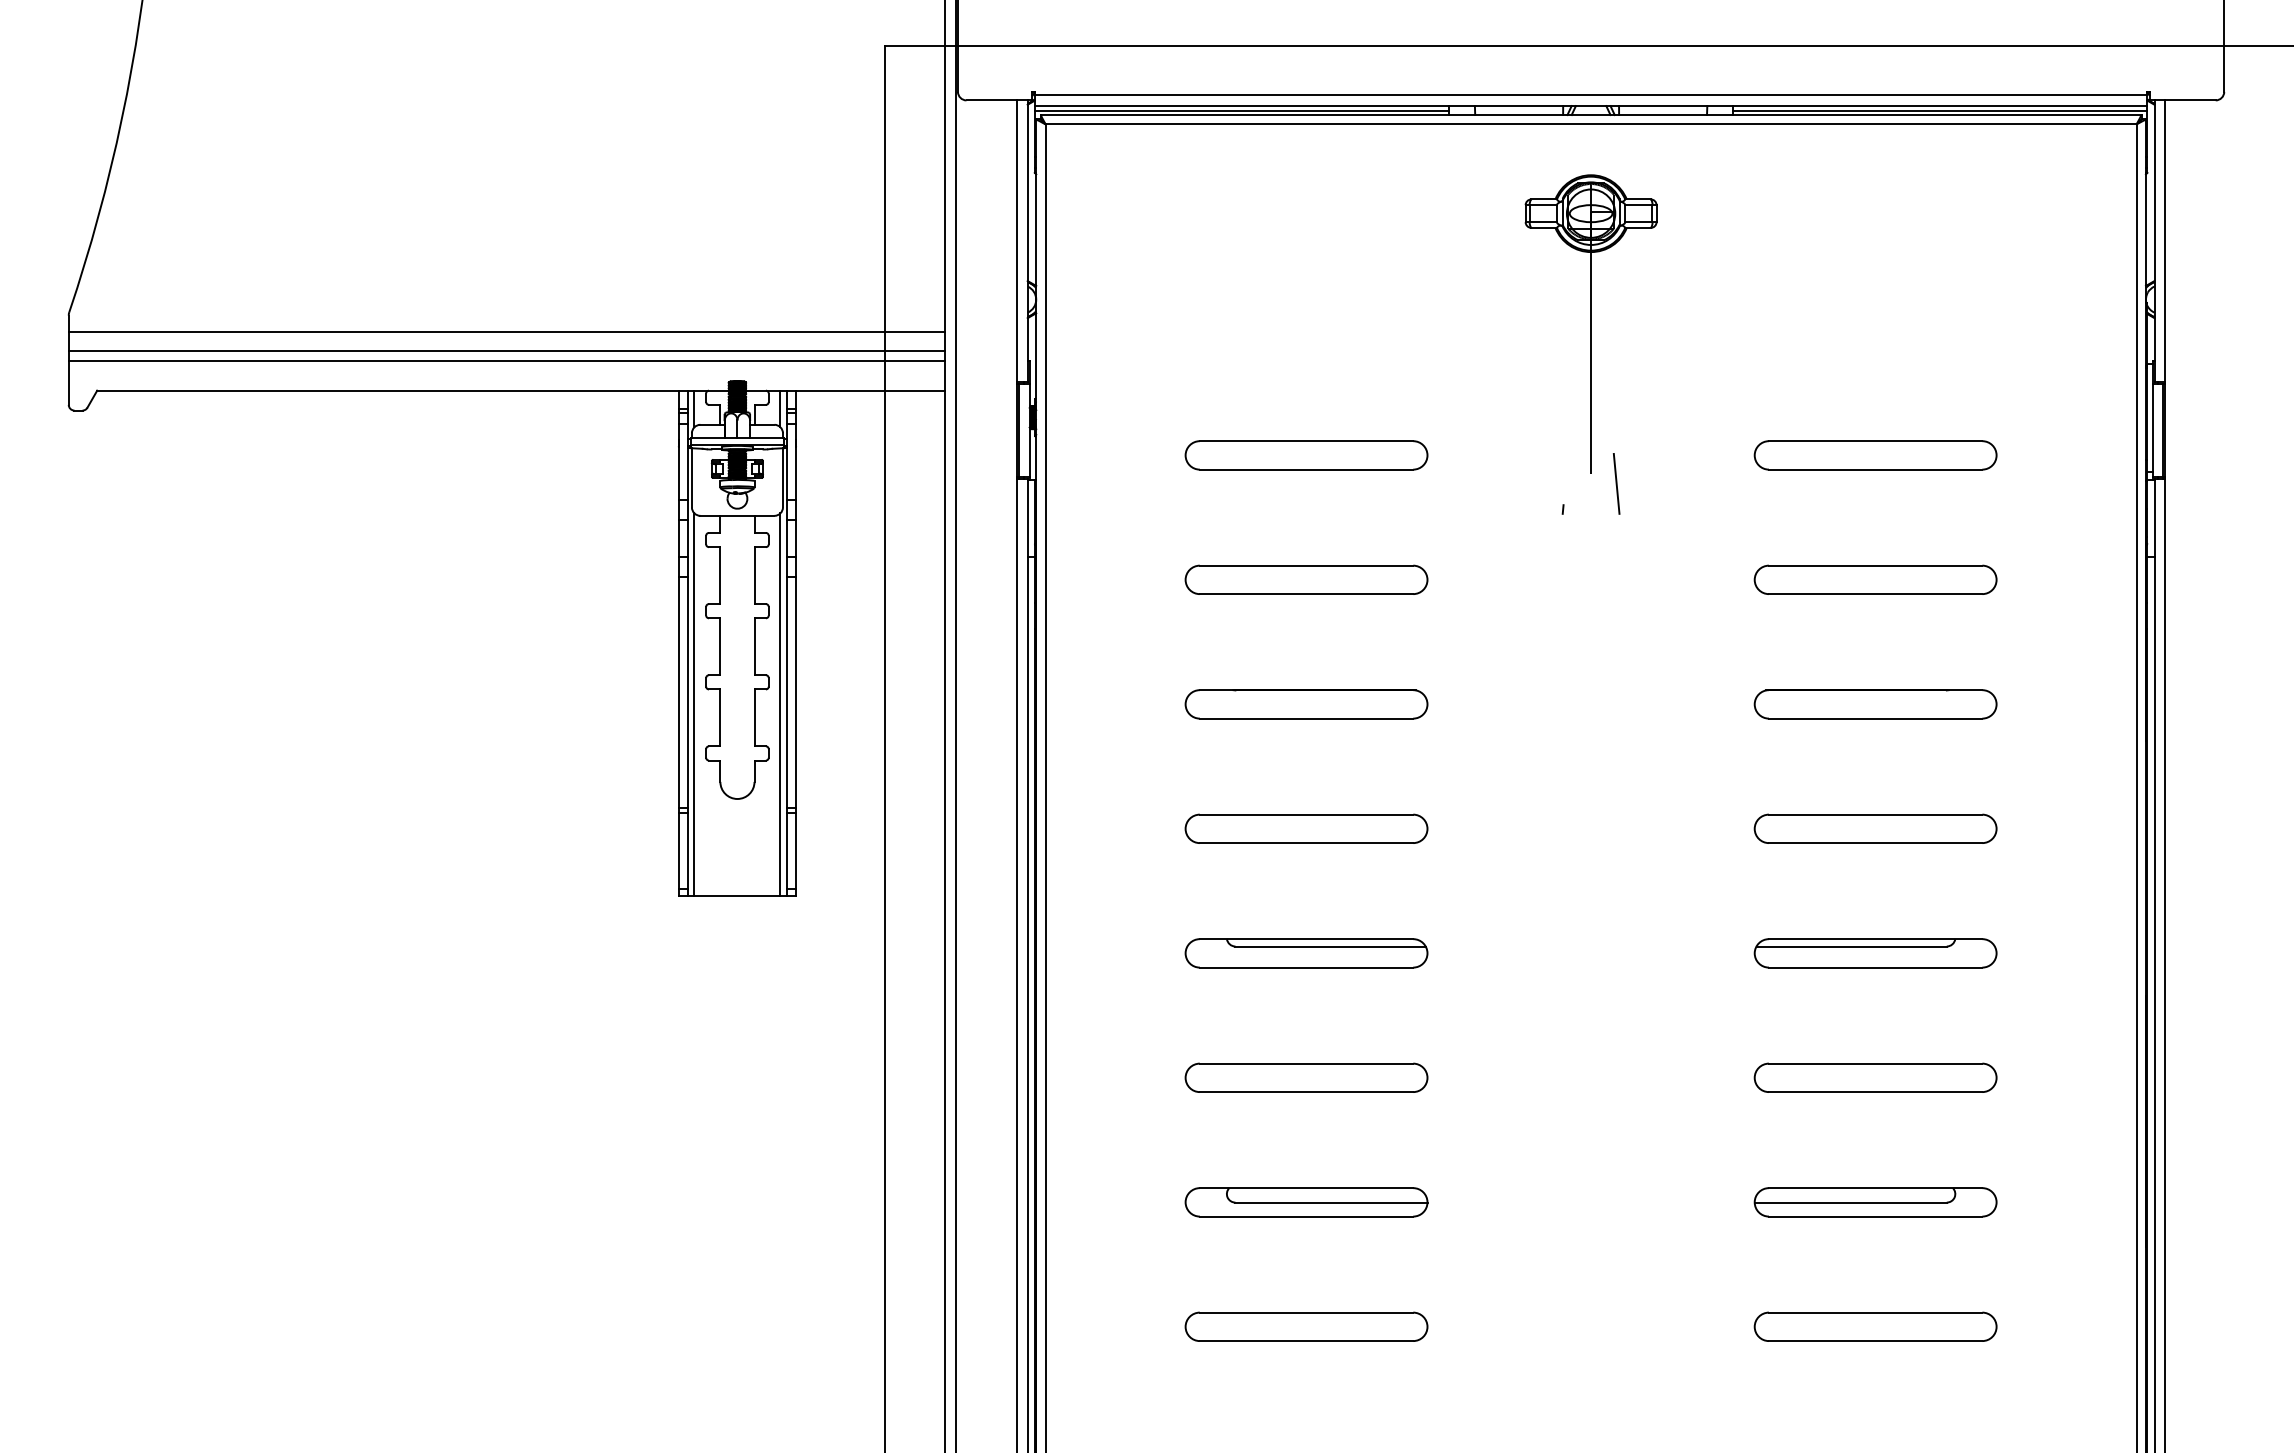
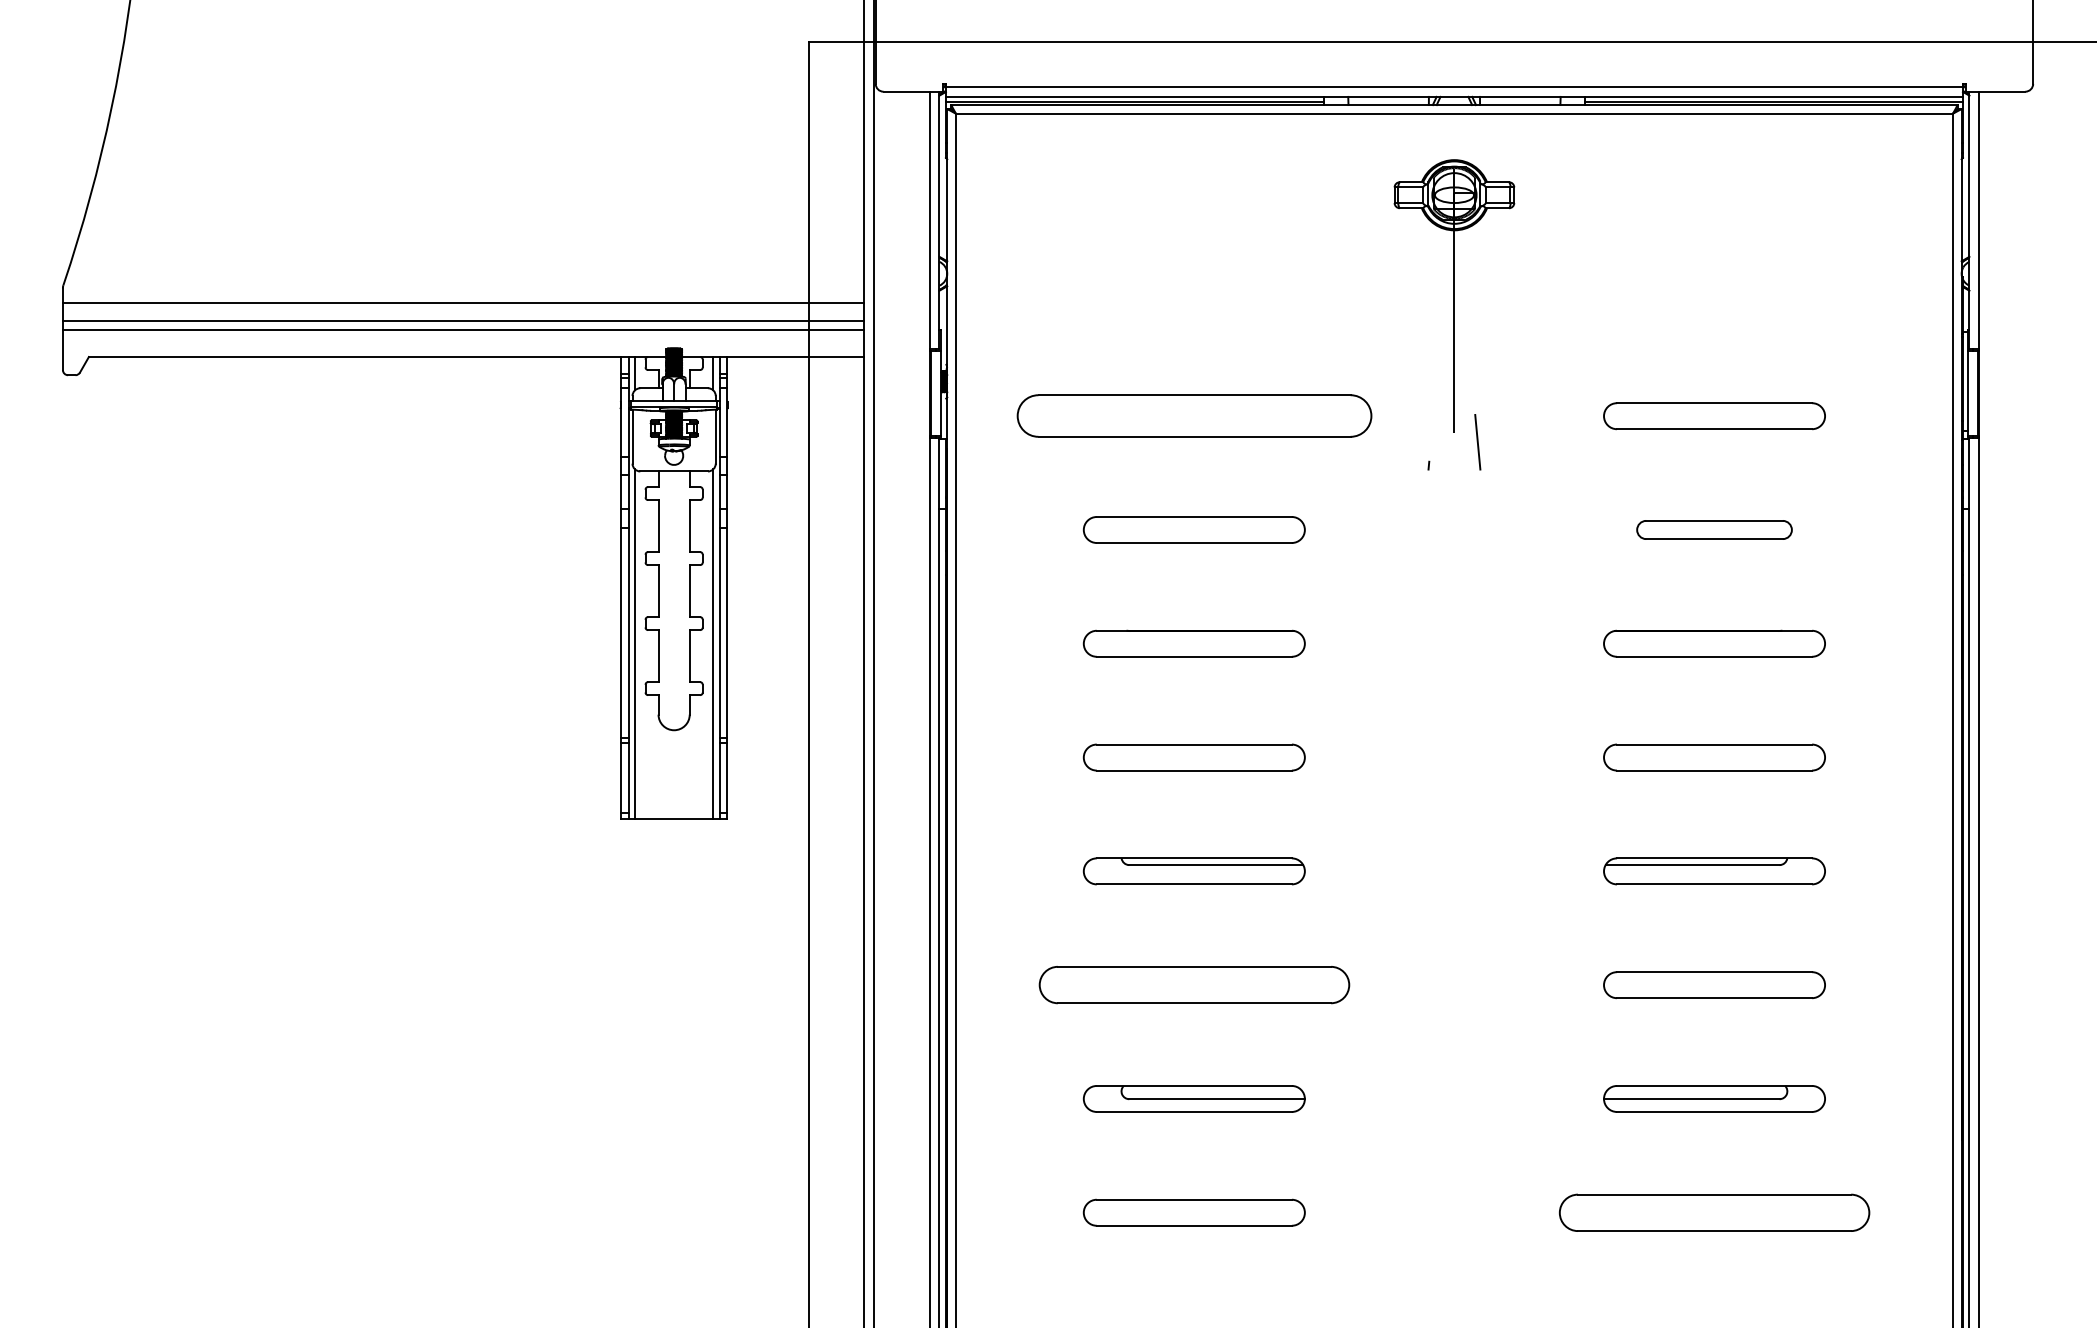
part: (1305, 455) -> (1193, 416), size x1.6
part: (1875, 579) -> (1714, 529), size x0.7
part: (1305, 1078) -> (1193, 985), size x1.4
part: (1875, 1326) -> (1714, 1212), size x1.4

